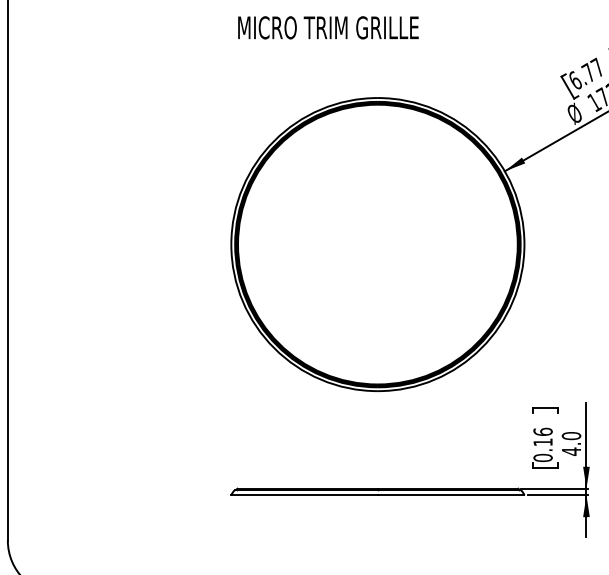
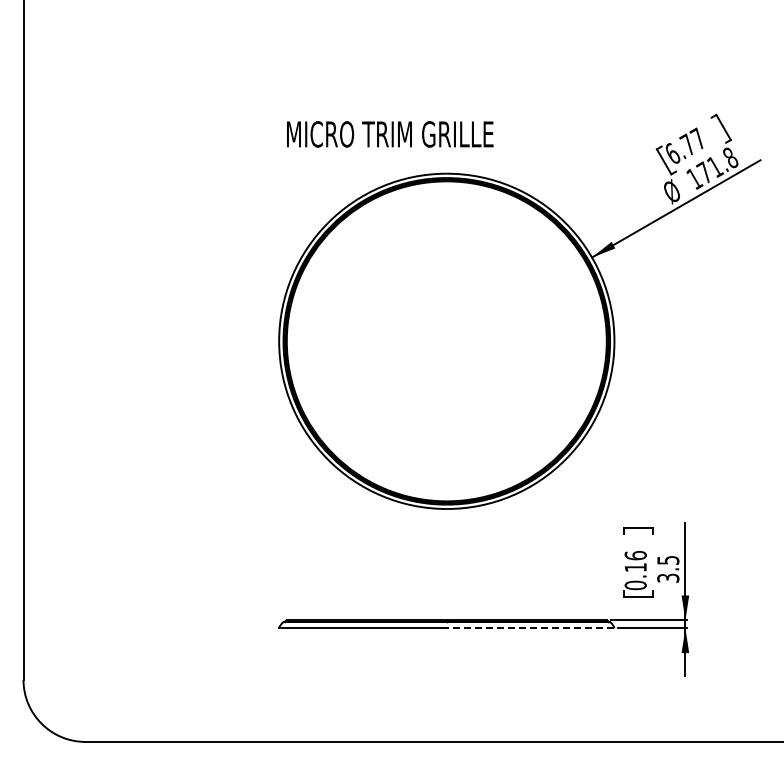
text: (328, 27) -> (390, 134), moved
text: (571, 444) -> (668, 569), 4.0 -> 3.5
line: (451, 495) -> (530, 628), solid -> dashed

